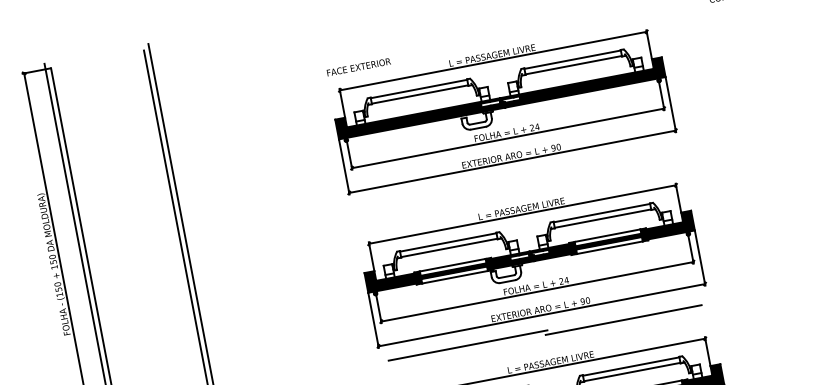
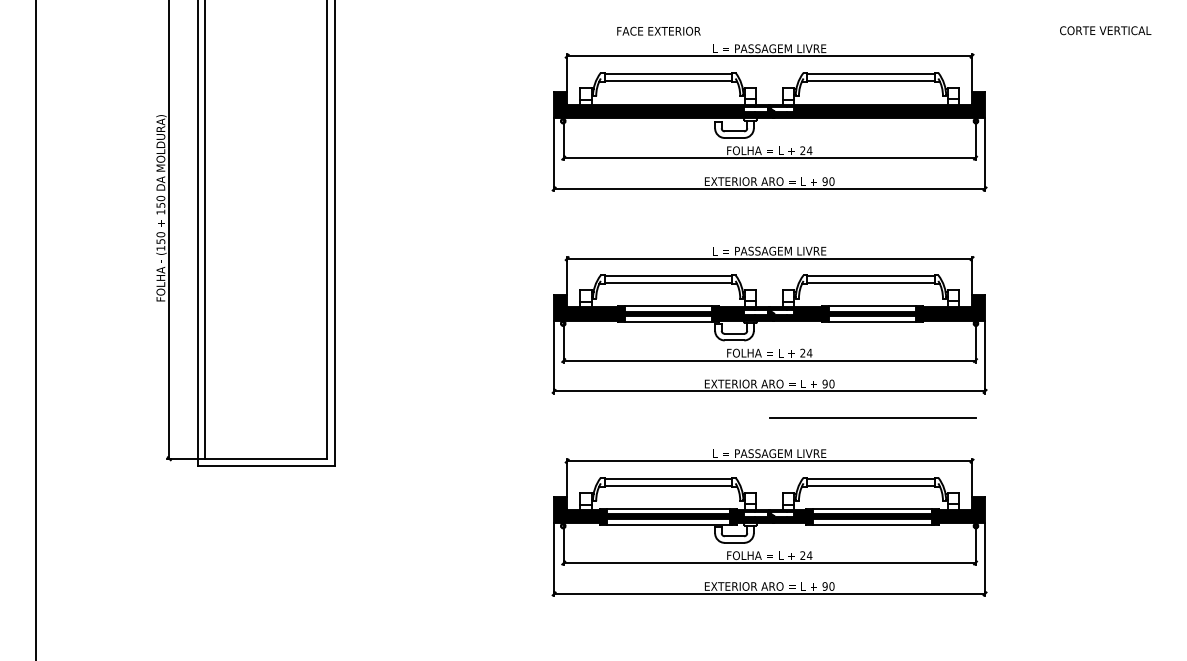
text: (358, 66) -> (658, 30), moved
line: (468, 345) -> (668, 412), removed

